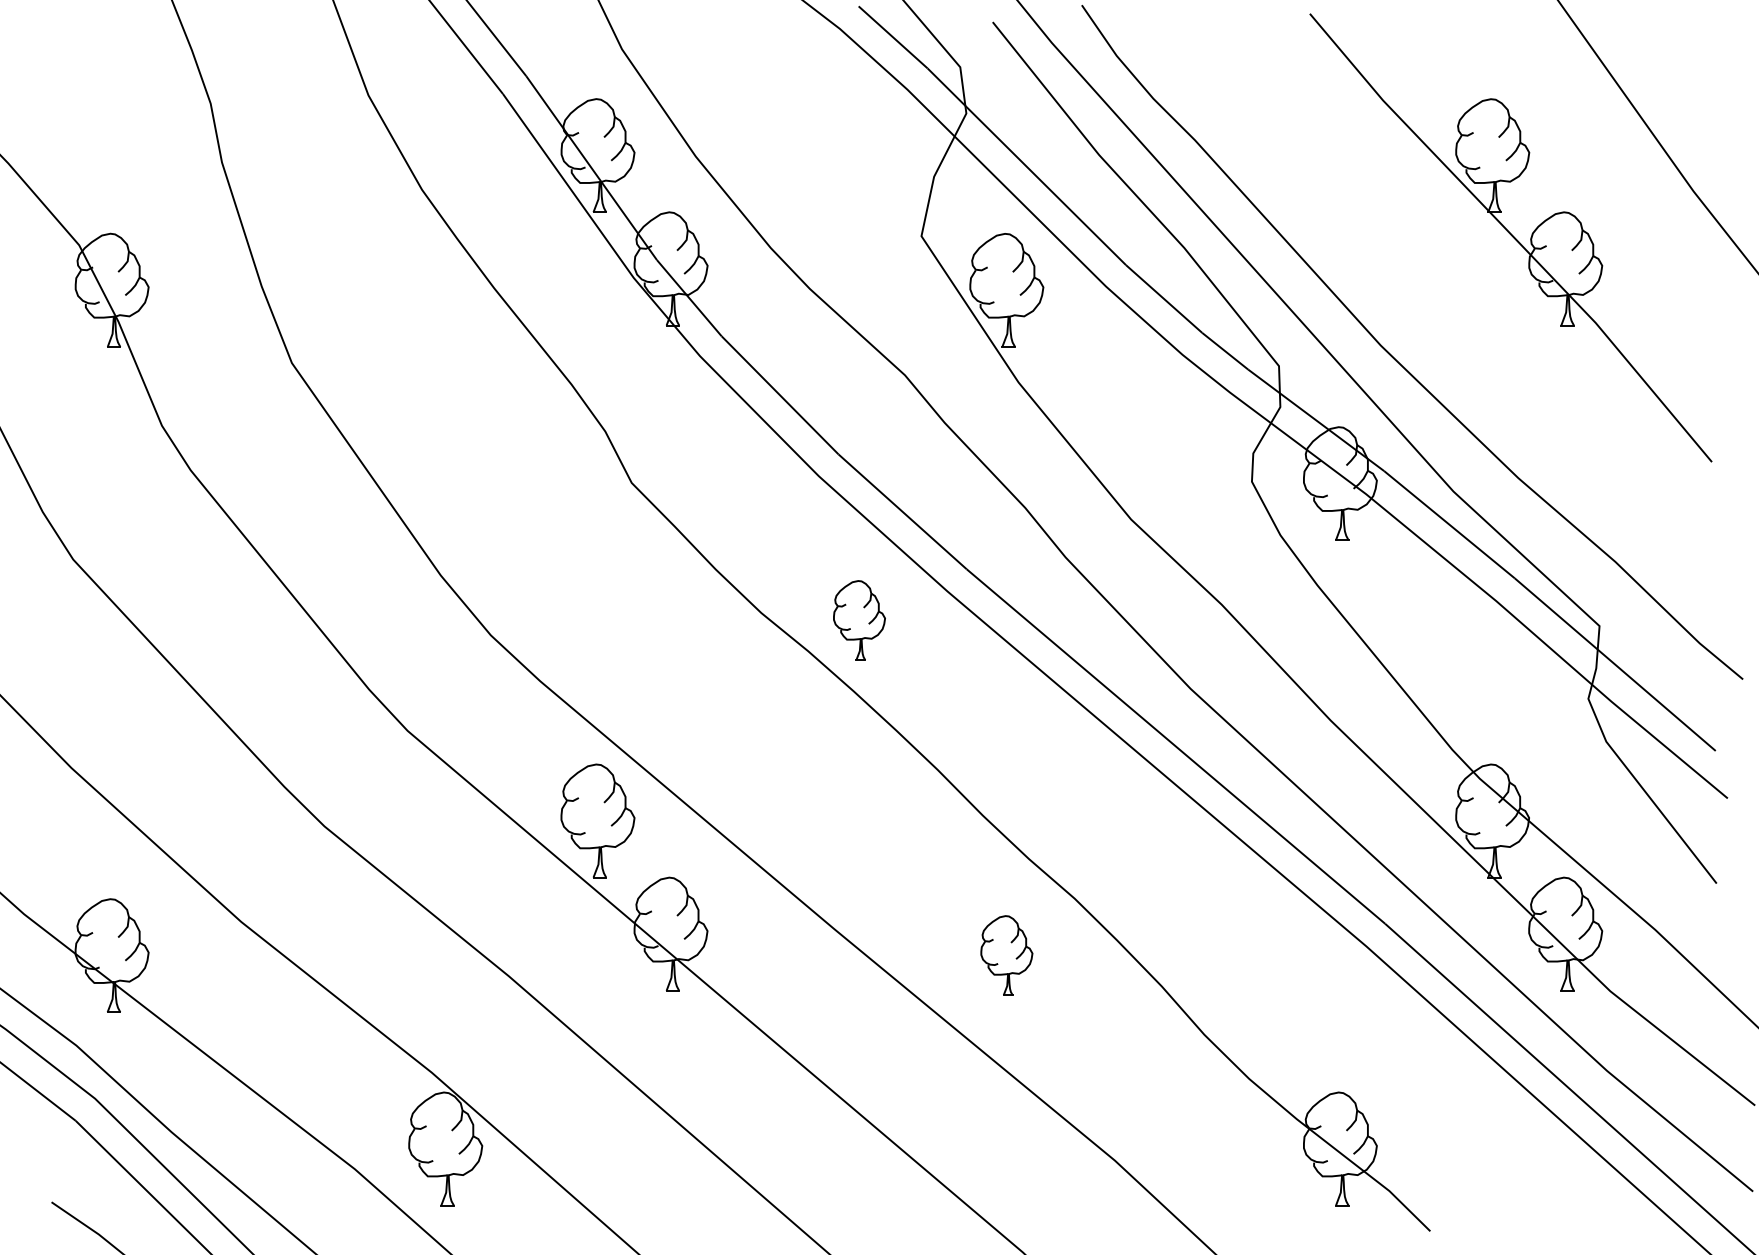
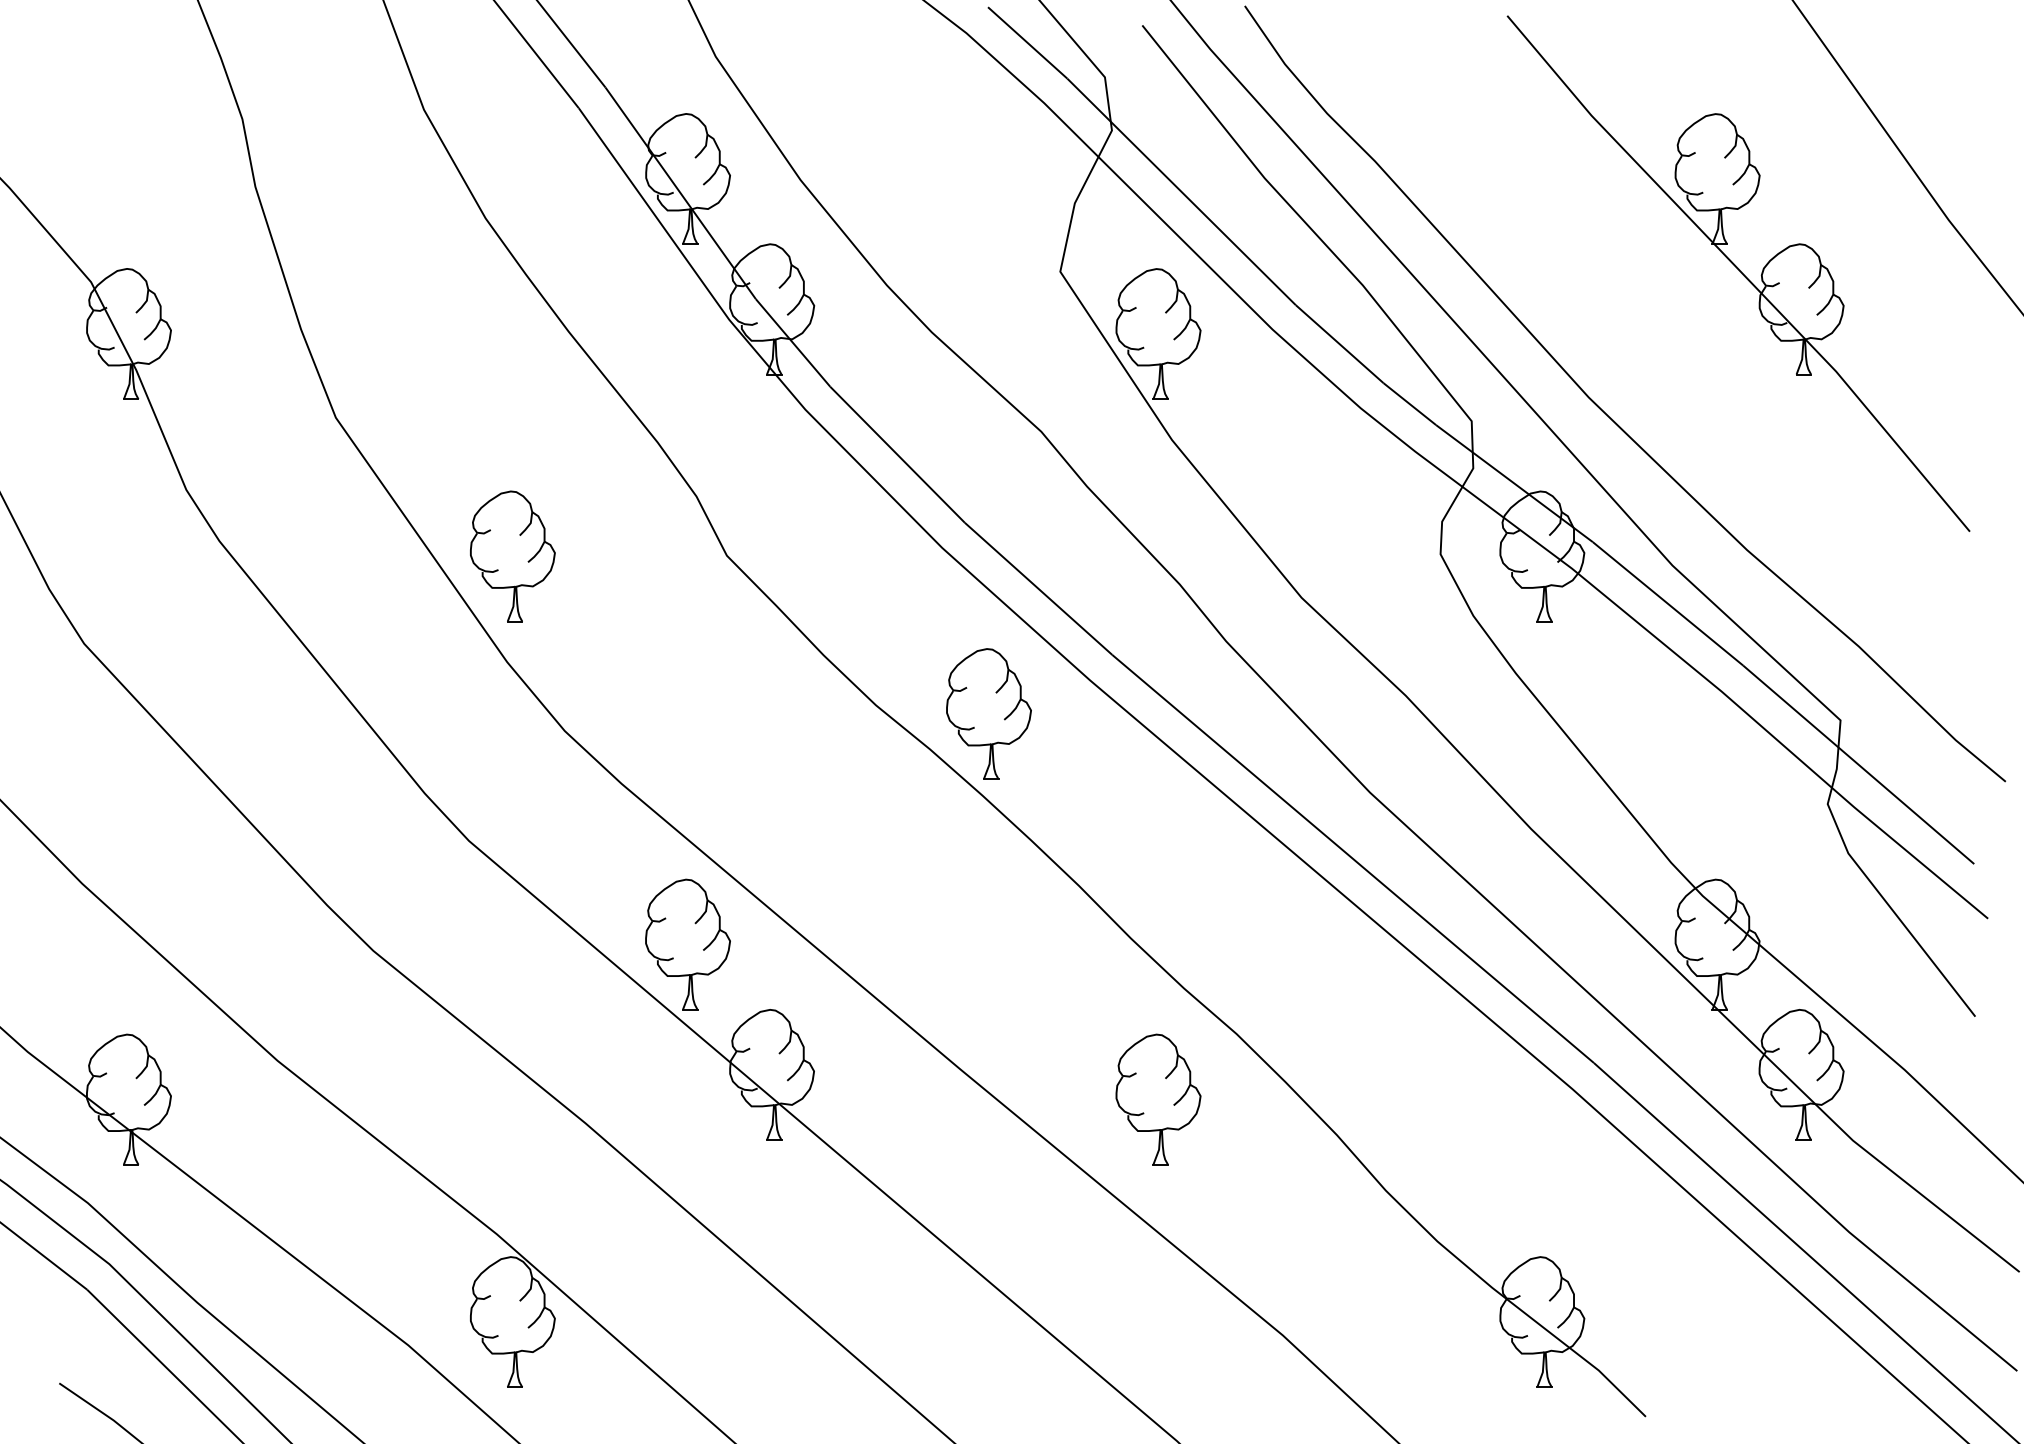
part: (445, 483) -> (512, 556), added
part: (859, 620) -> (988, 713), size x1.43
part: (1006, 955) -> (1158, 1099), size x1.43

